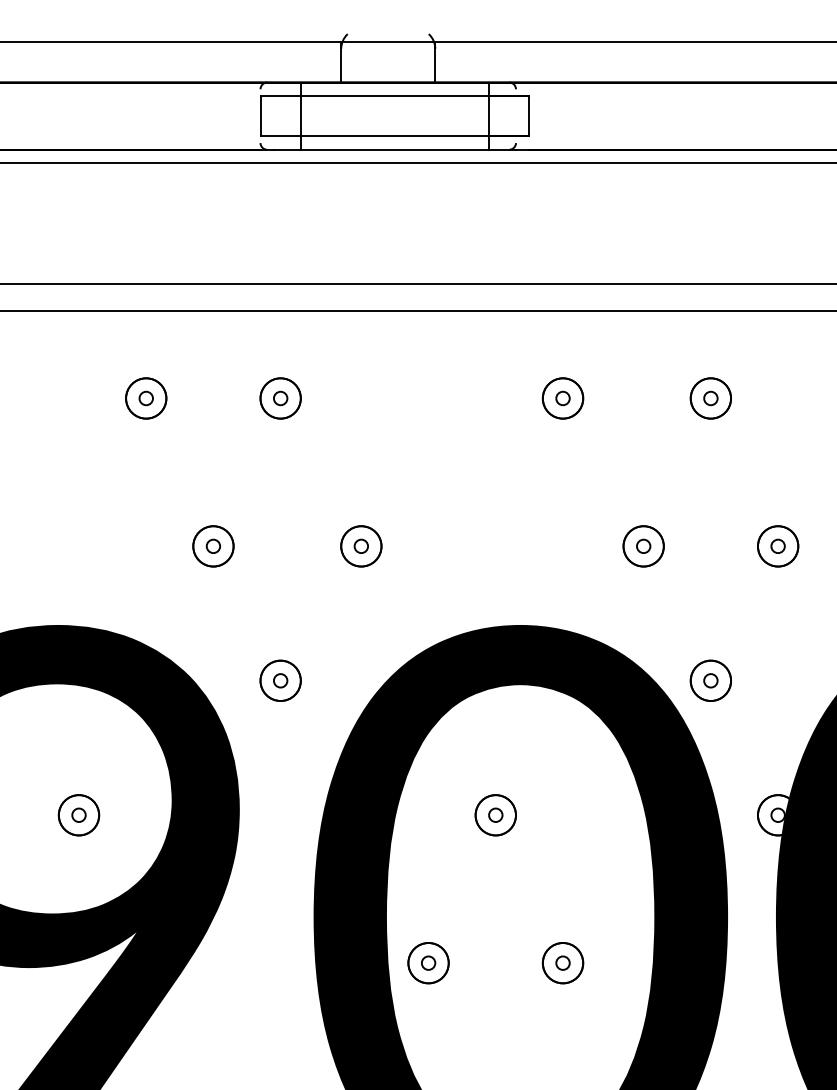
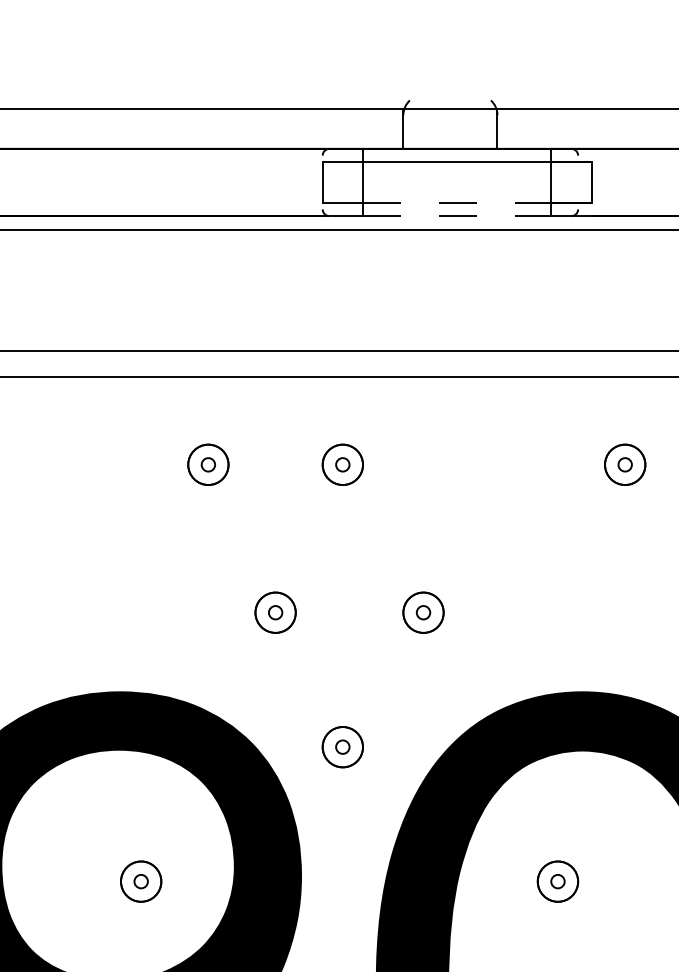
line: (395, 136) -> (457, 202), solid -> dashed
line: (395, 149) -> (457, 215), solid -> dashed

